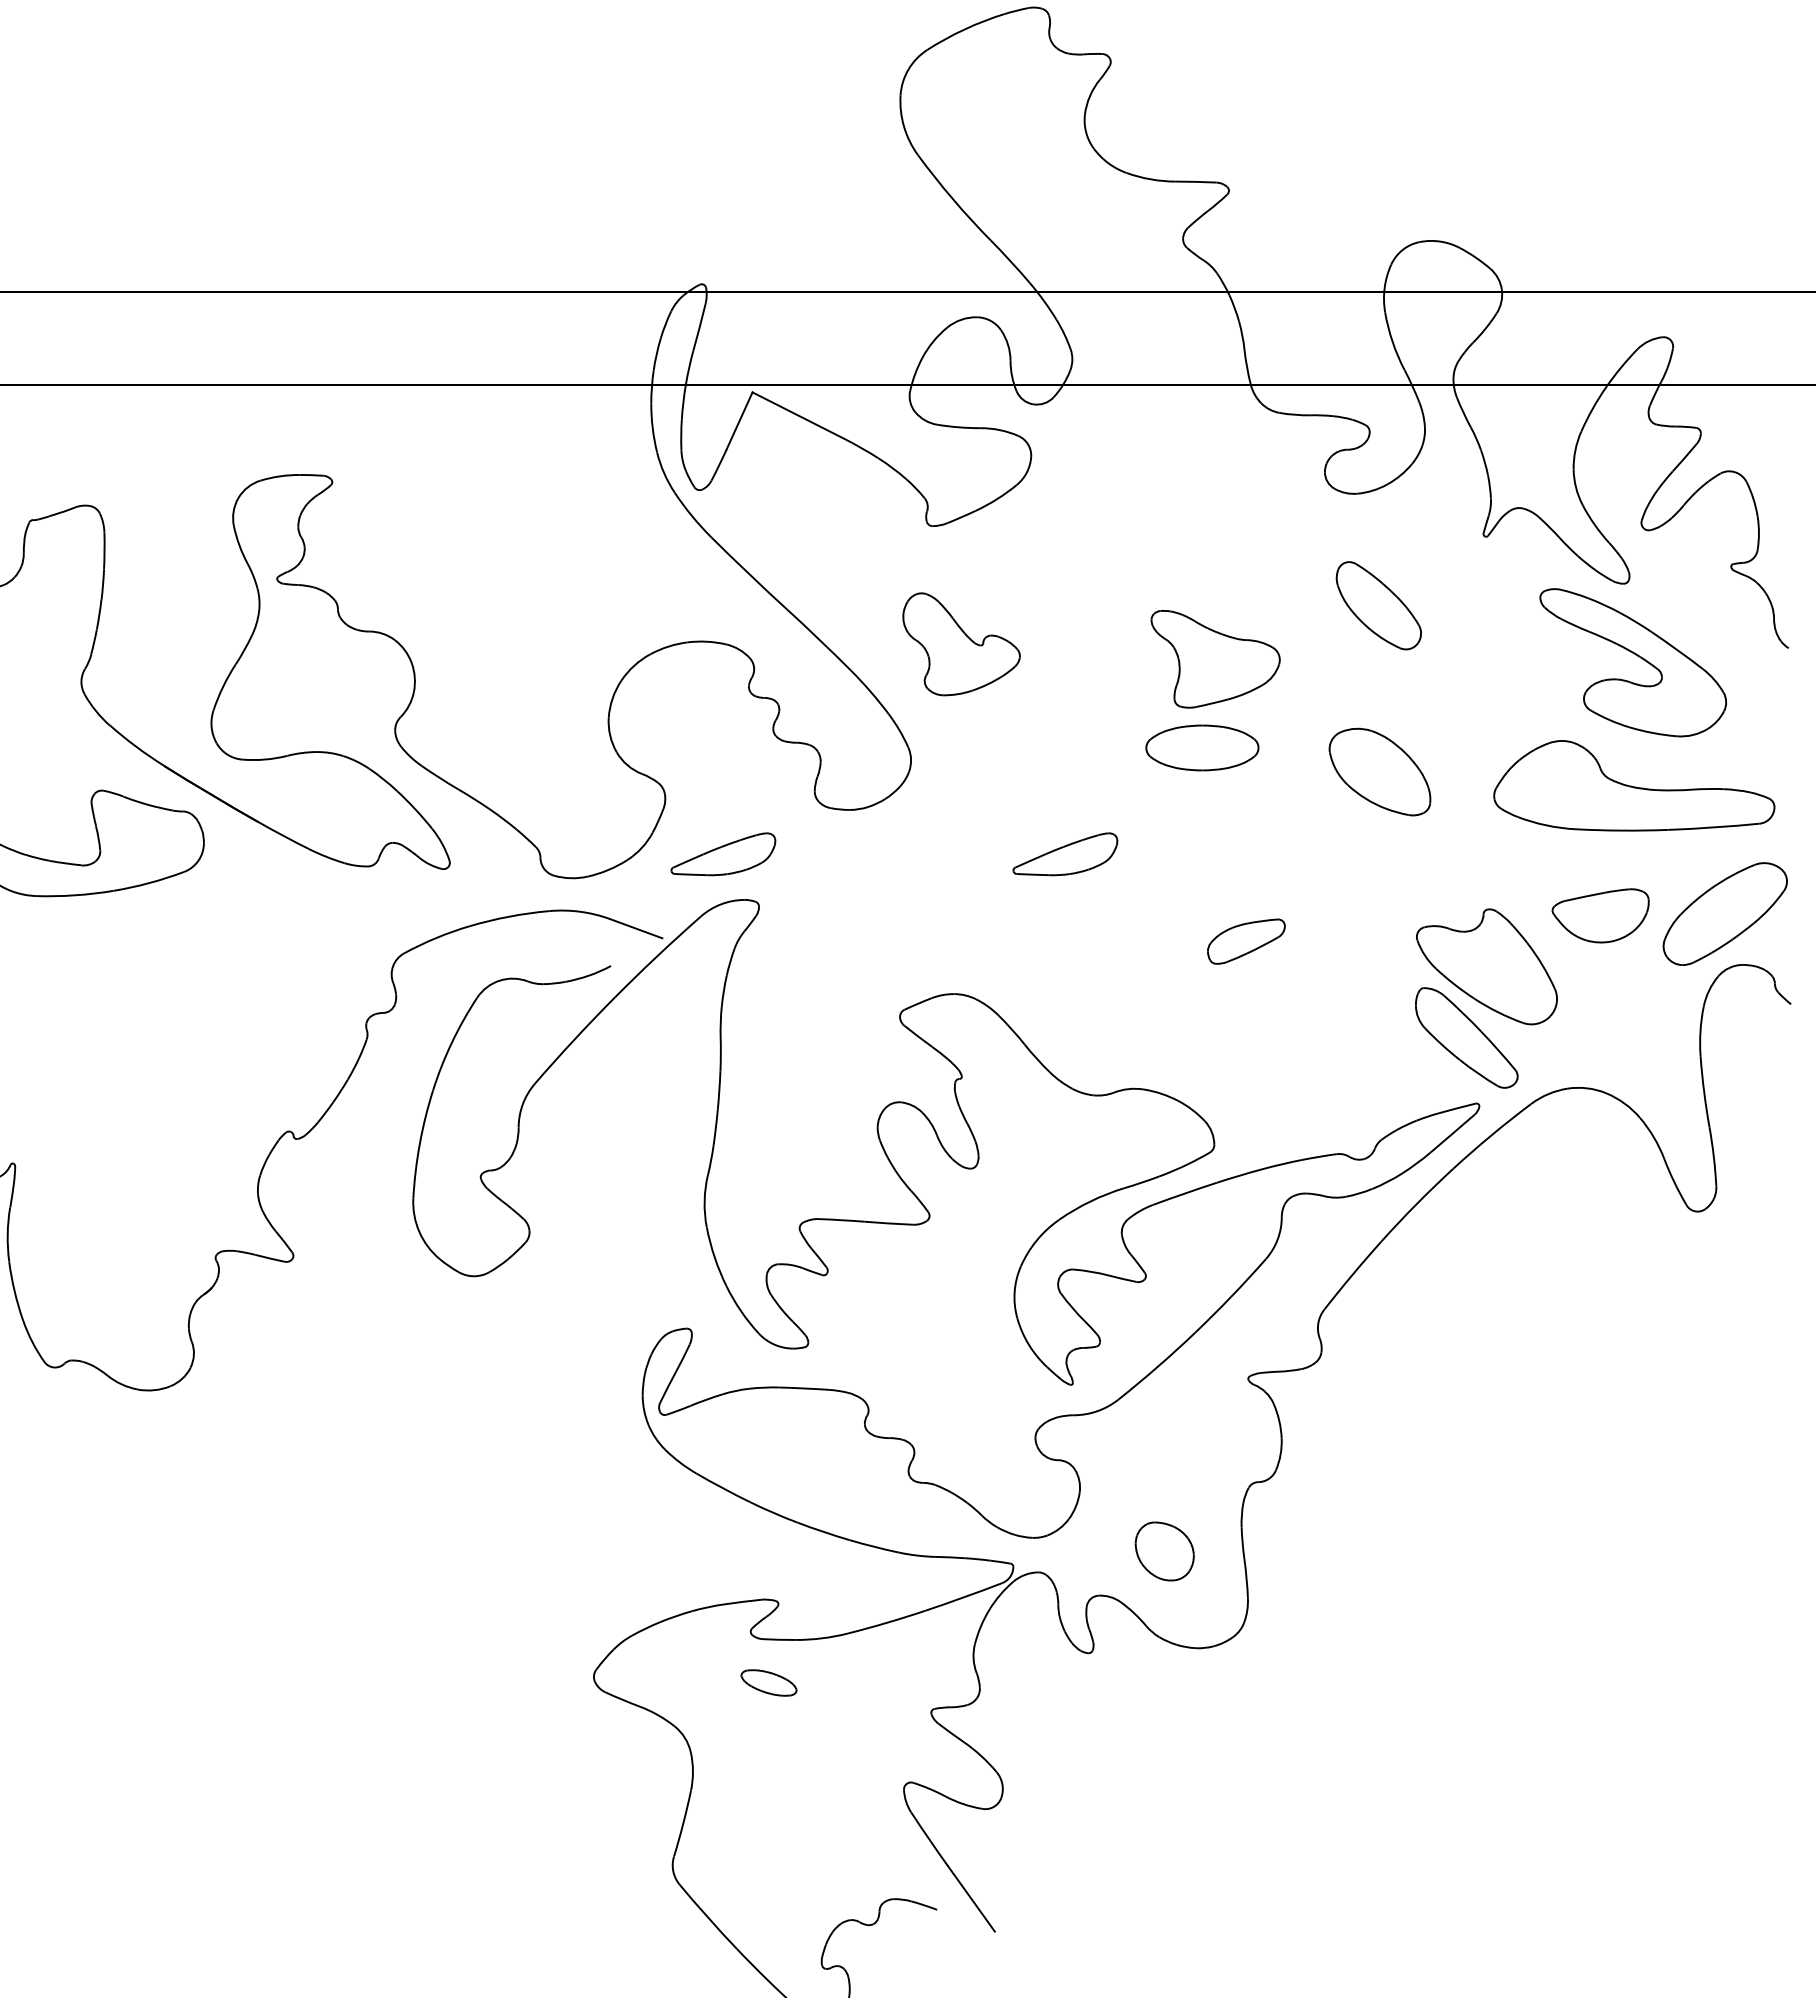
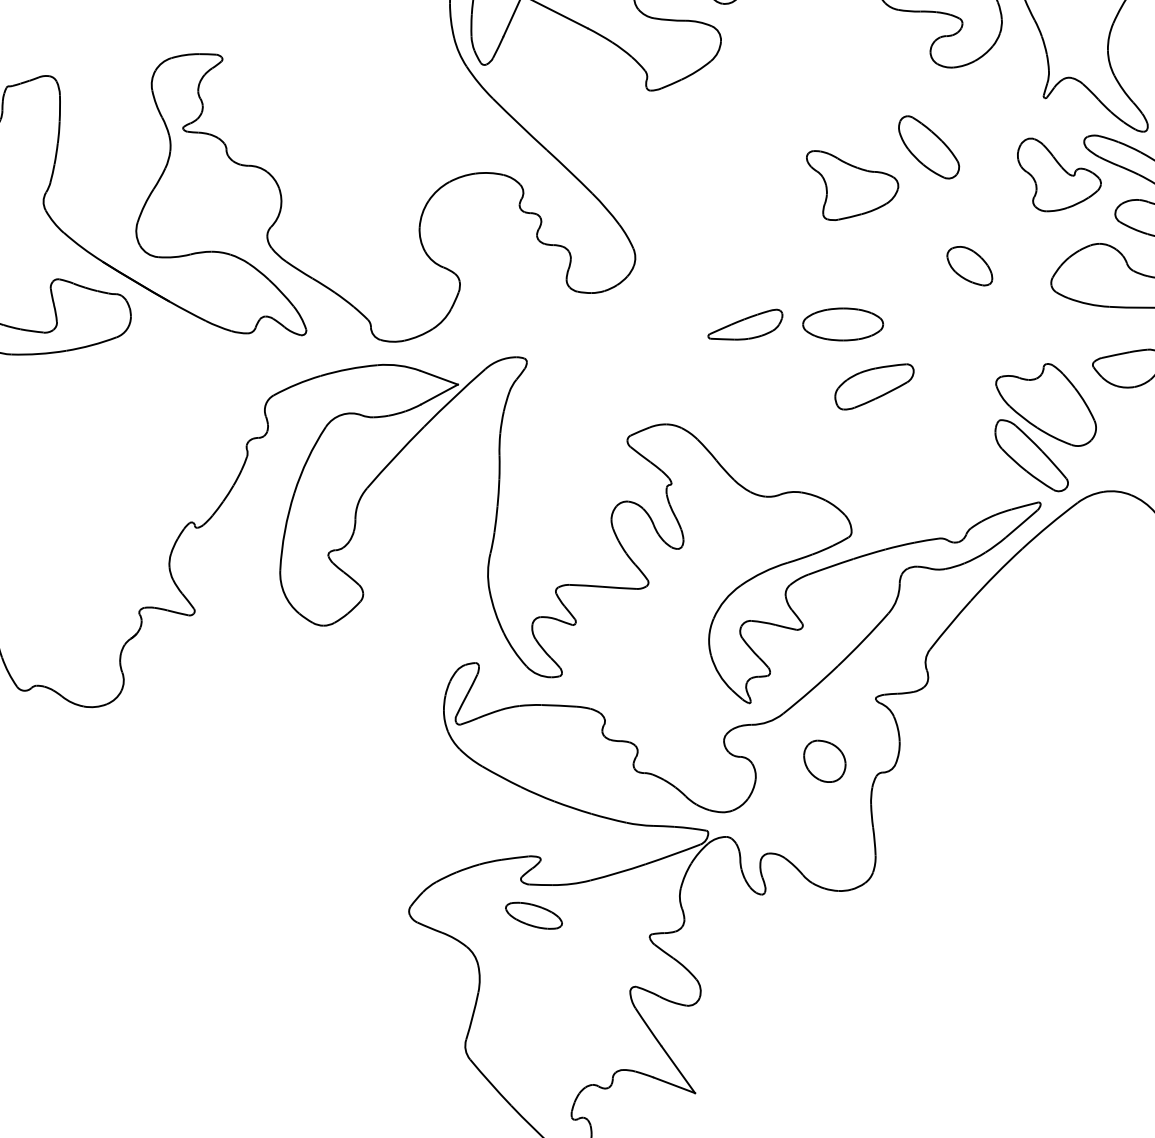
part: (1378, 605) -> (928, 147), moved
part: (961, 644) -> (1059, 175), moved
part: (1202, 747) -> (843, 324), moved
part: (1379, 772) -> (969, 266), size x0.62
part: (723, 854) -> (501, 324), removed
part: (1246, 941) -> (874, 386), size x1.43
line: (636, 951) -> (439, 394), added
part: (1164, 1551) -> (824, 761), moved
part: (768, 1682) -> (533, 915), size x1.43
line: (965, 1920) -> (674, 1085), added

